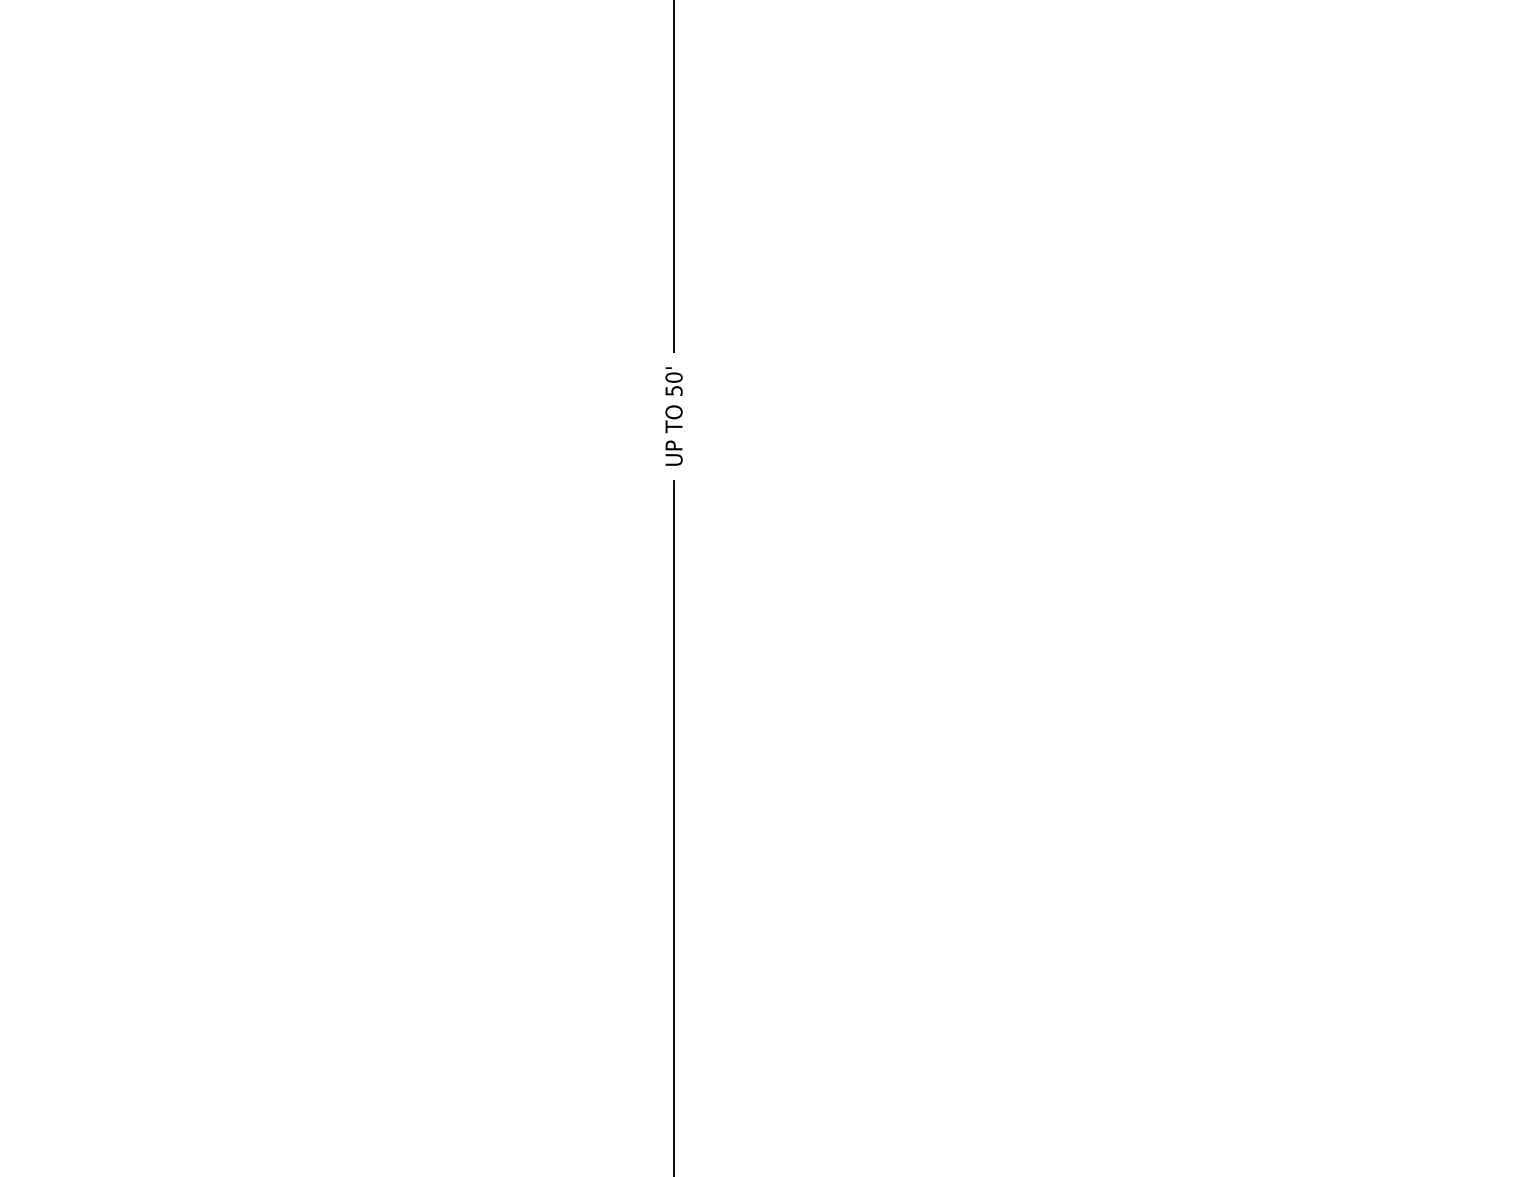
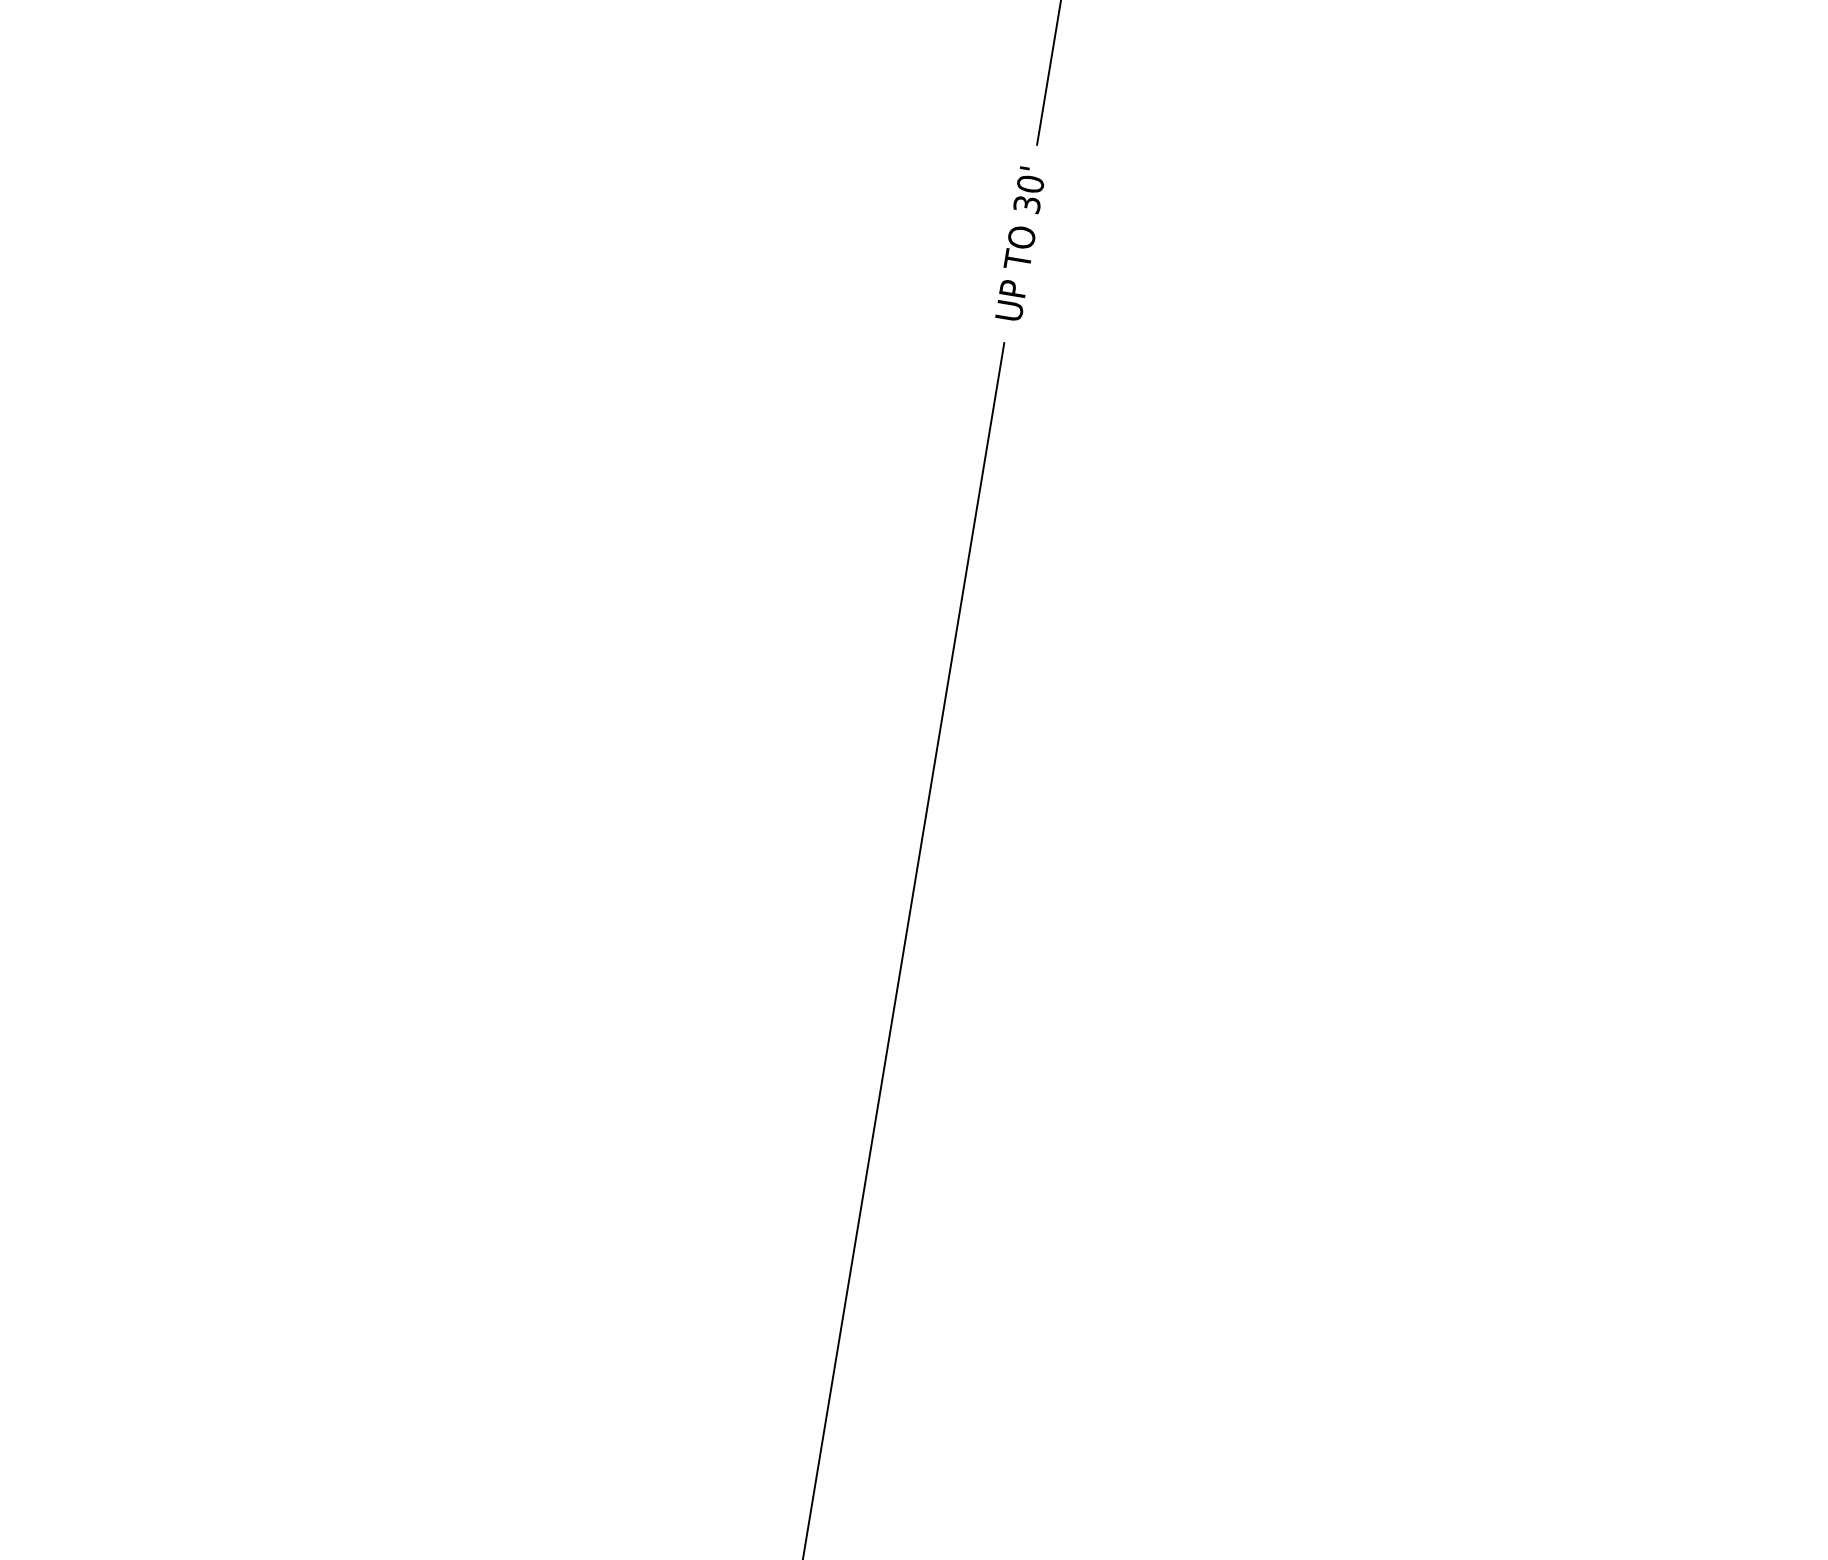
text: (673, 390) -> (1026, 203), 50' -> 30'

